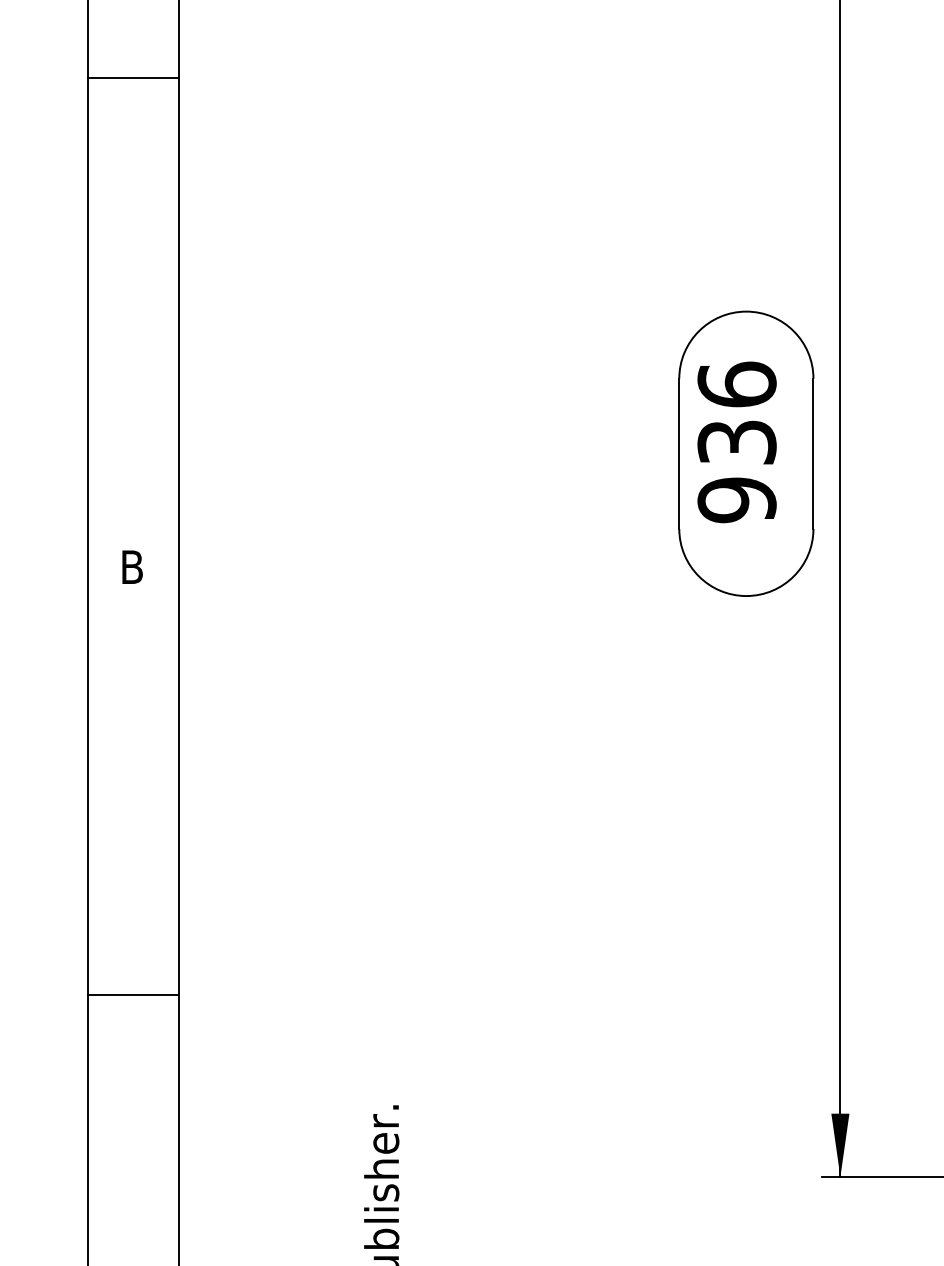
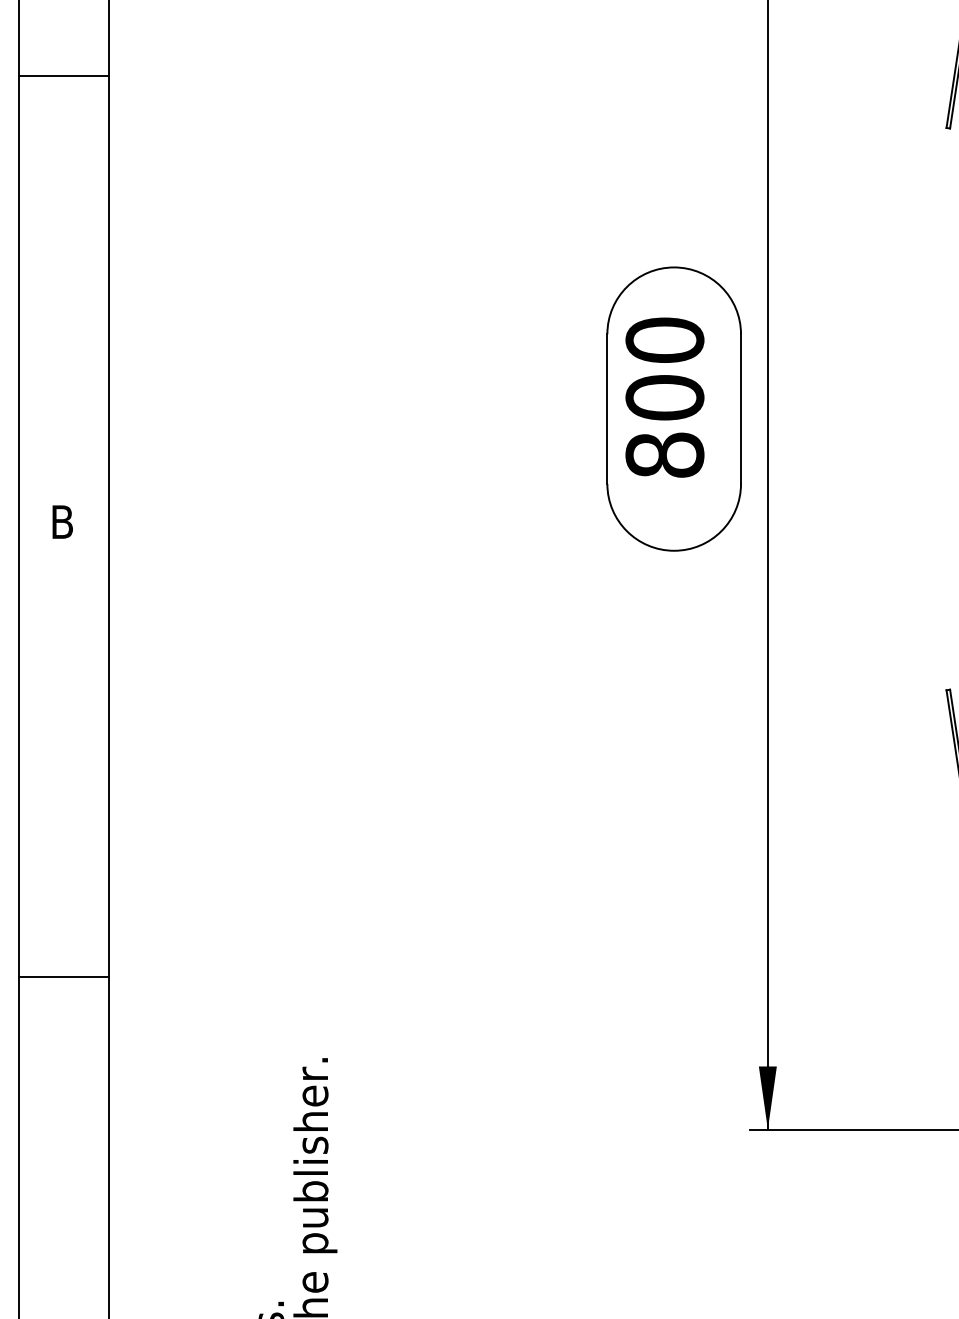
line: (133, 78) -> (63, 76), moved
text: (736, 442) -> (664, 397), 936 -> 800
line: (133, 994) -> (63, 976), moved

